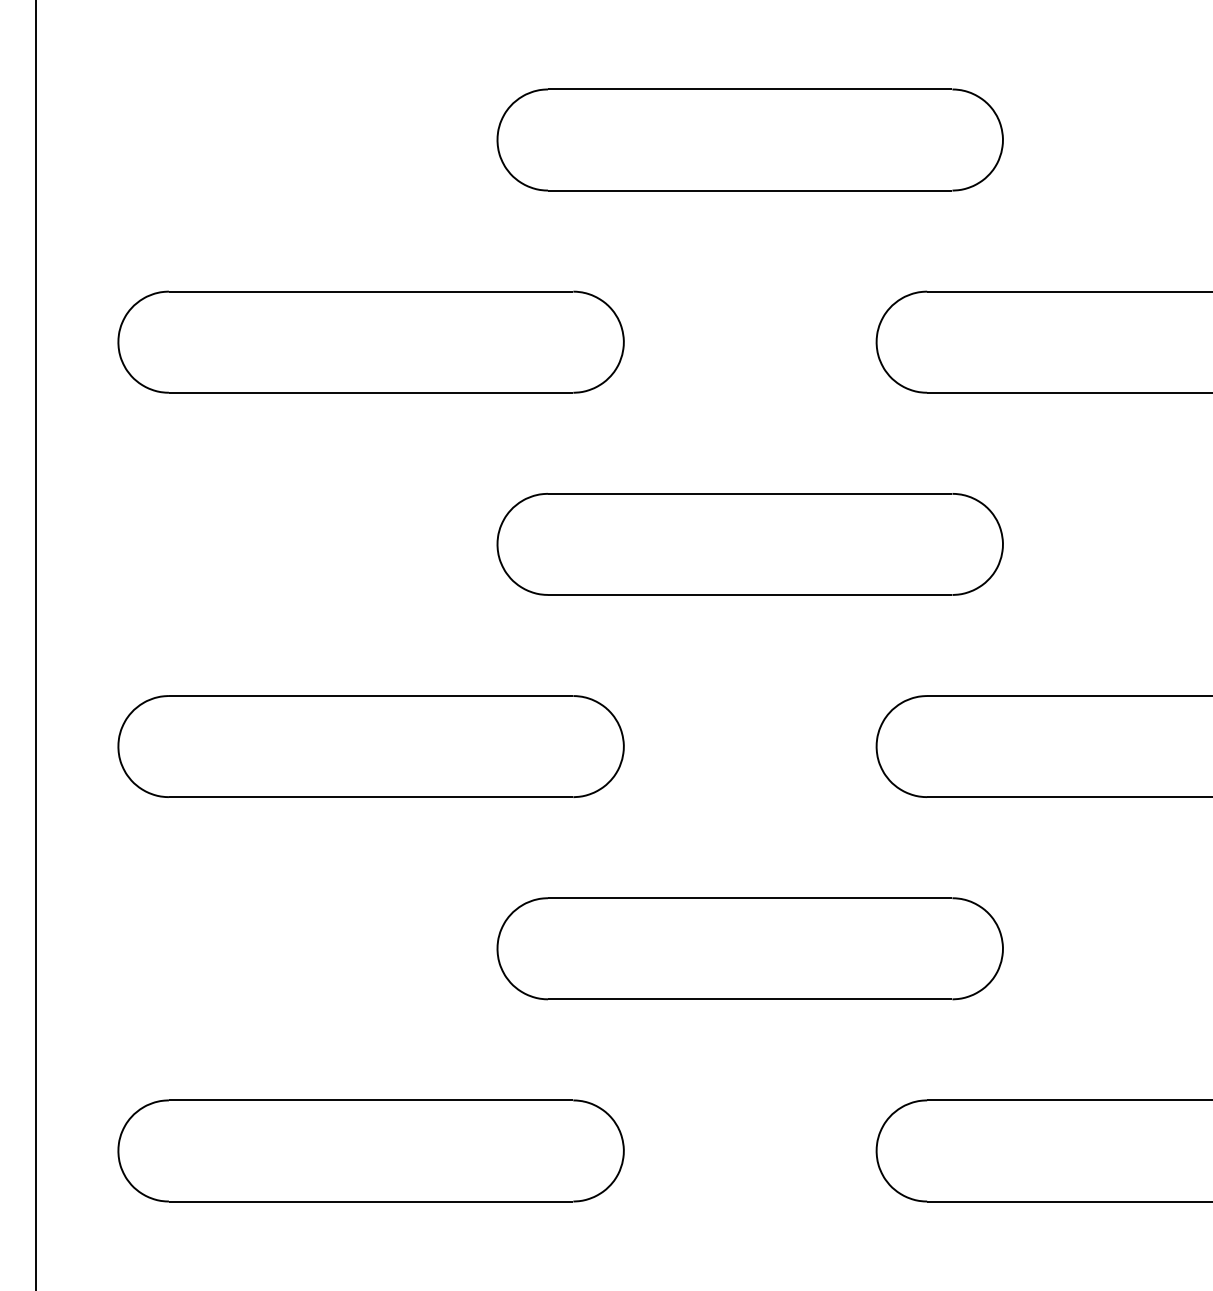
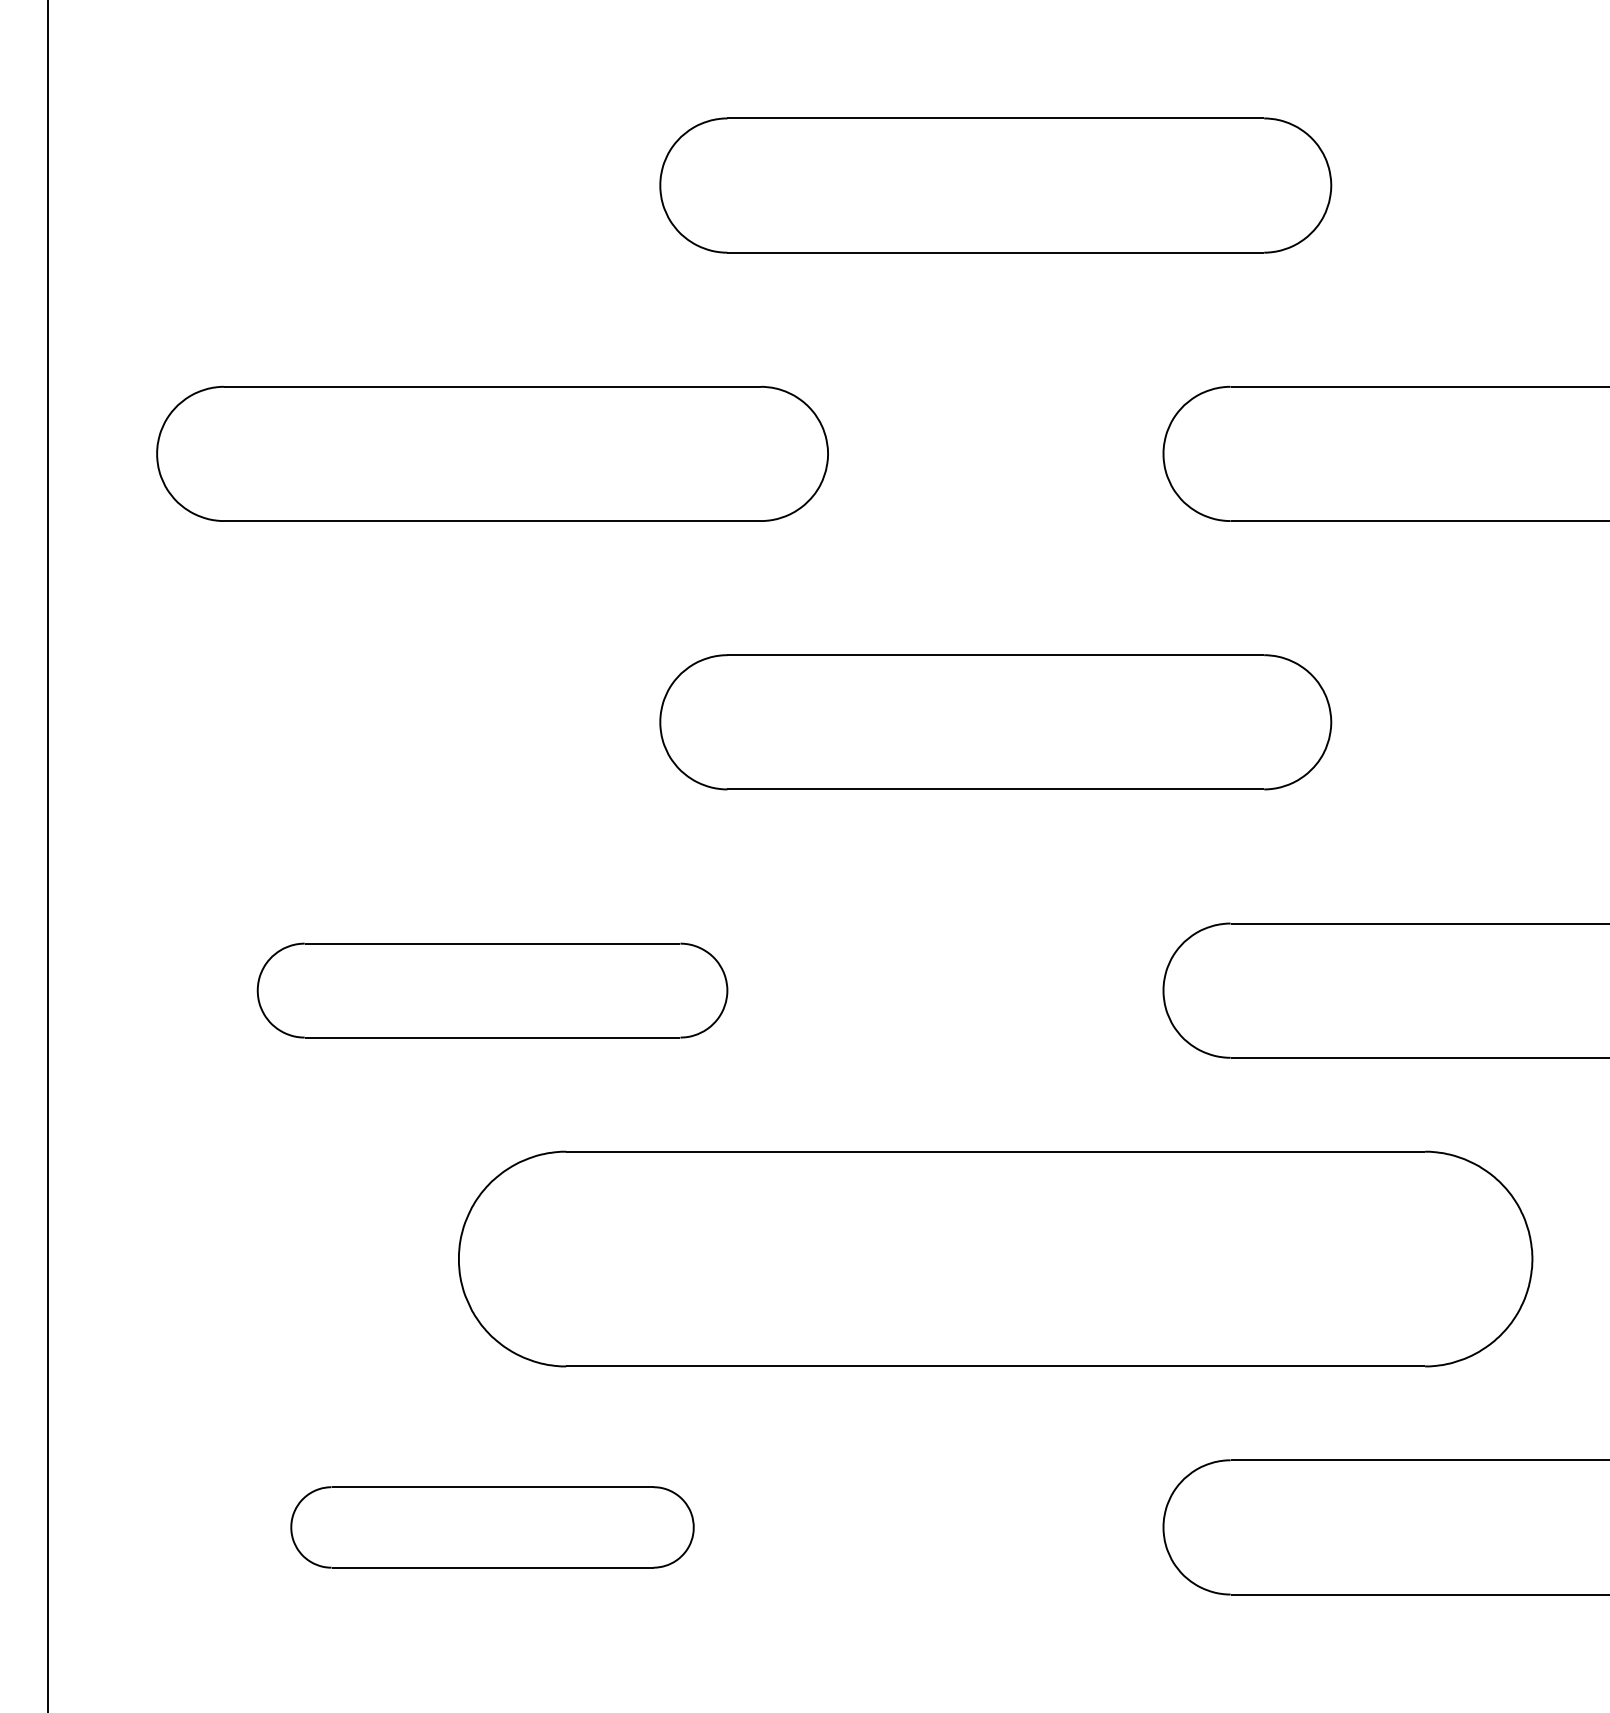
part: (371, 746) -> (492, 990), size x0.7
part: (750, 948) -> (995, 1258), size x1.6
part: (371, 1151) -> (492, 1527), size x0.6

